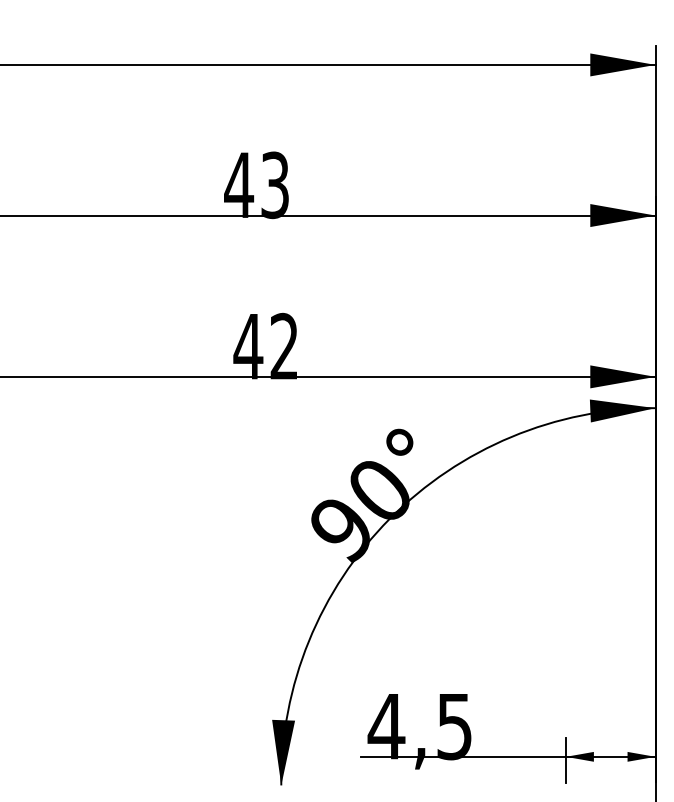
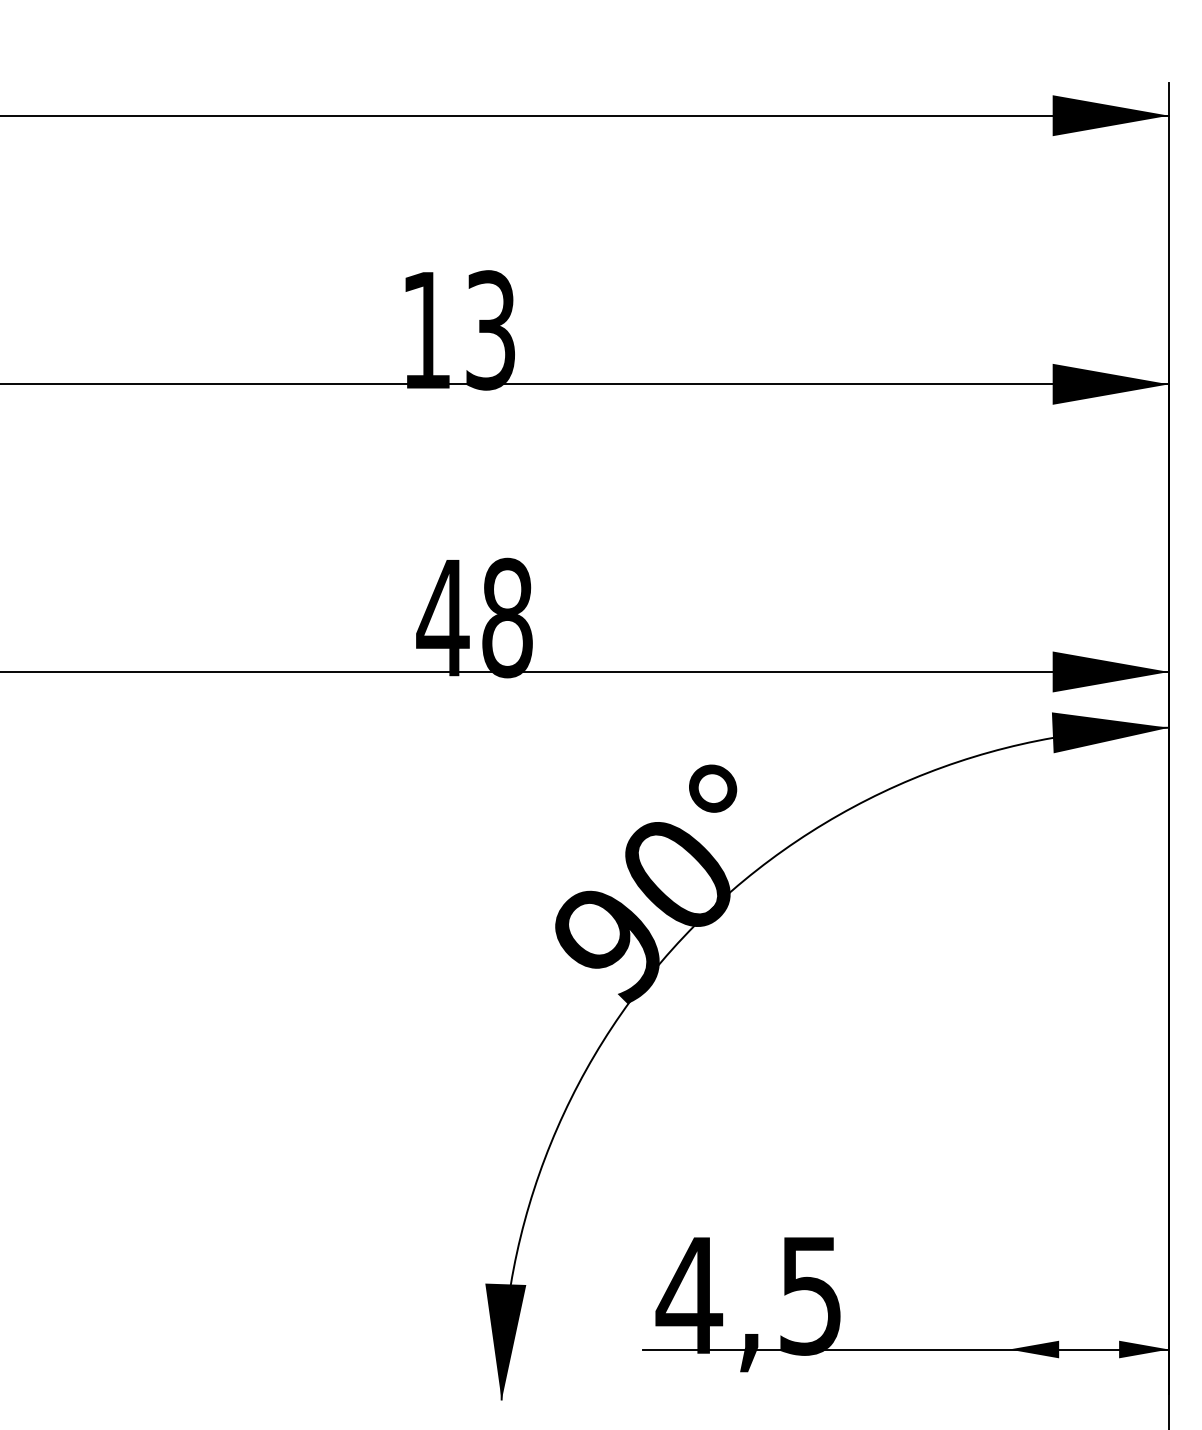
text: (239, 184) -> (427, 328), 43 -> 13
text: (284, 346) -> (507, 617), 42 -> 48
line: (565, 760) -> (1008, 1356), removed

